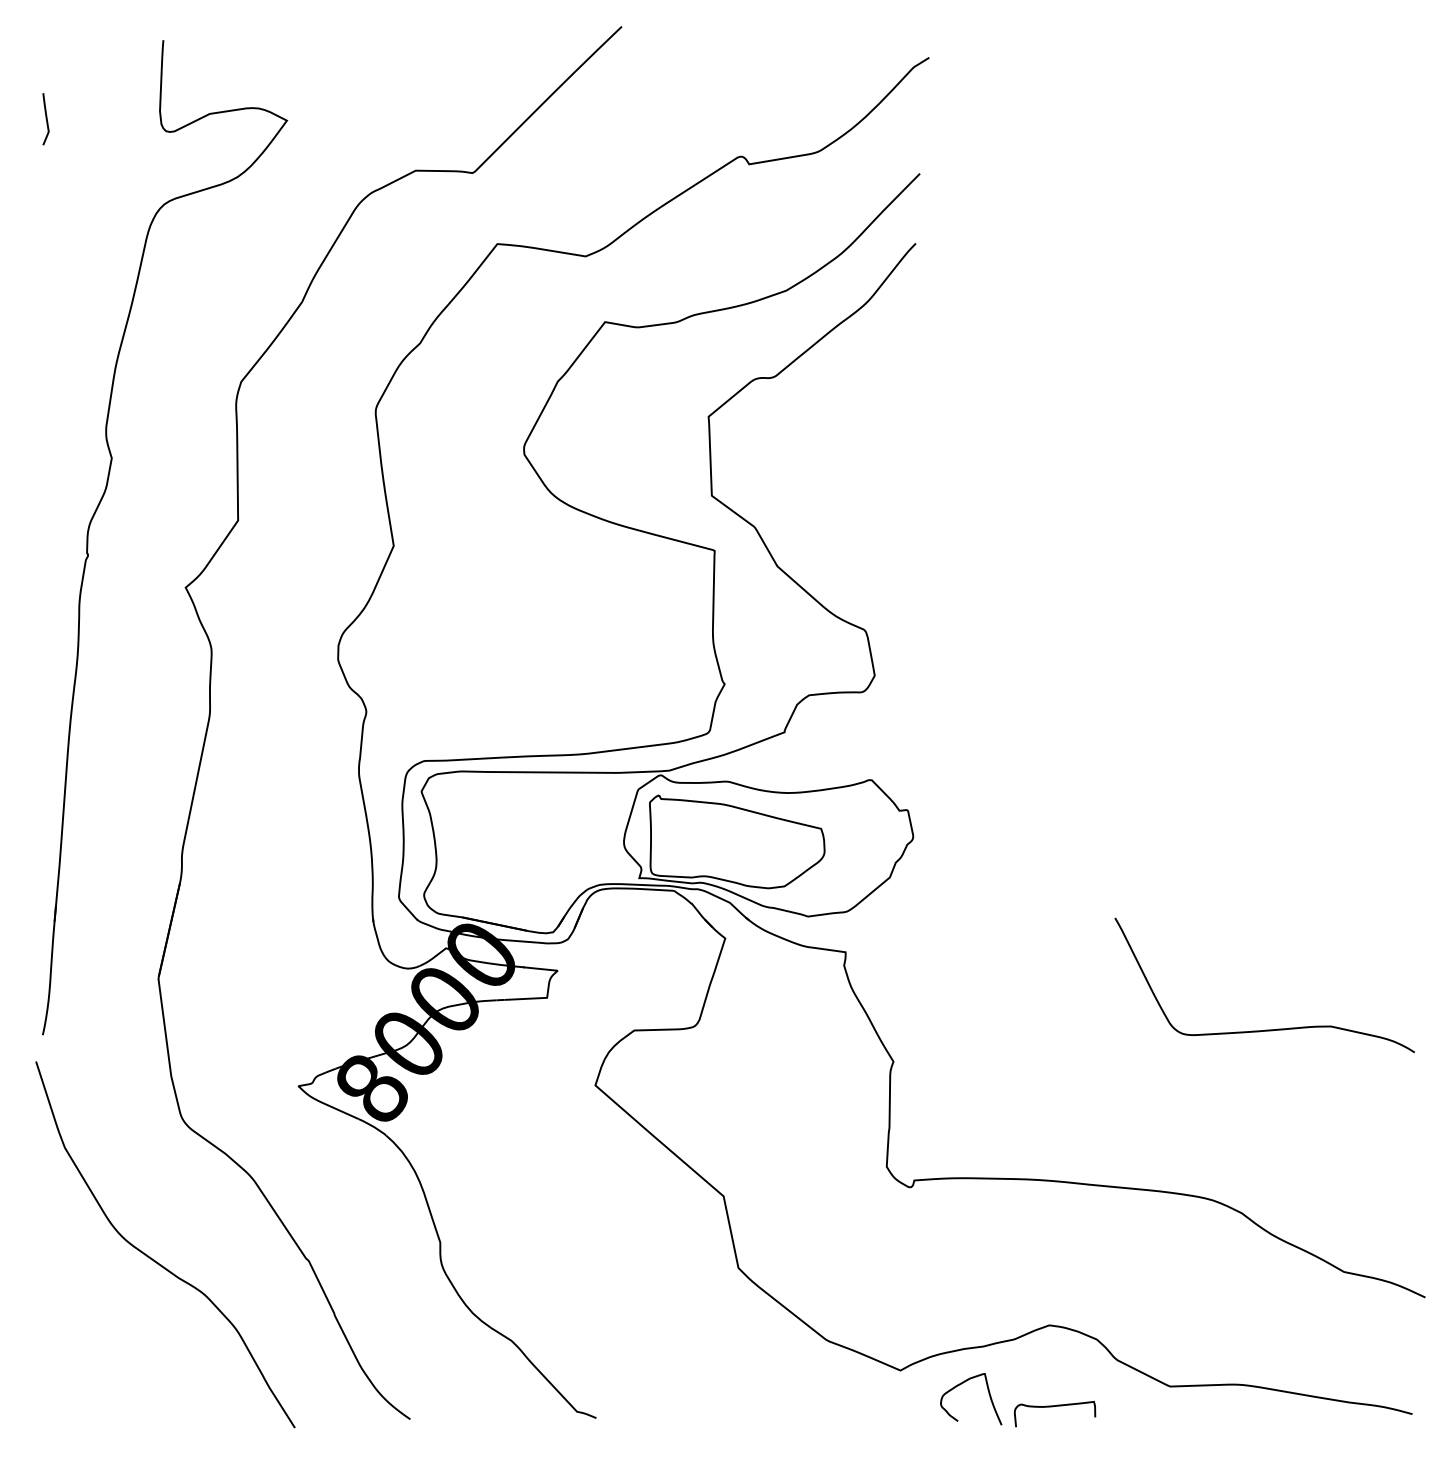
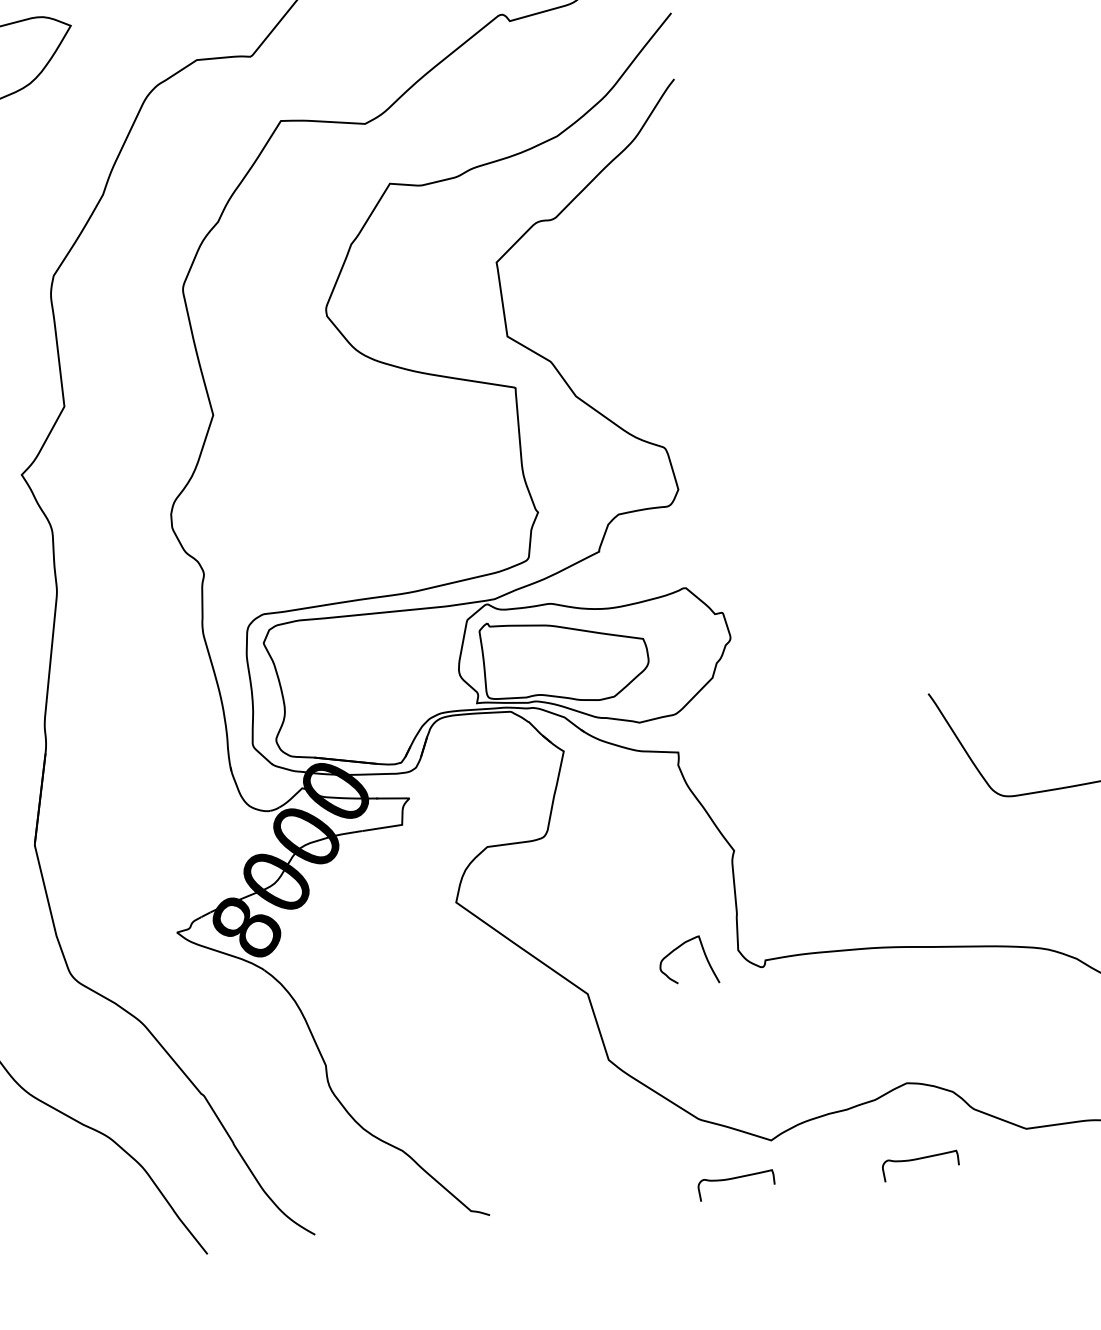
curve: (988, 1394) -> (704, 955), moved
curve: (857, 1407) -> (734, 1179), added

